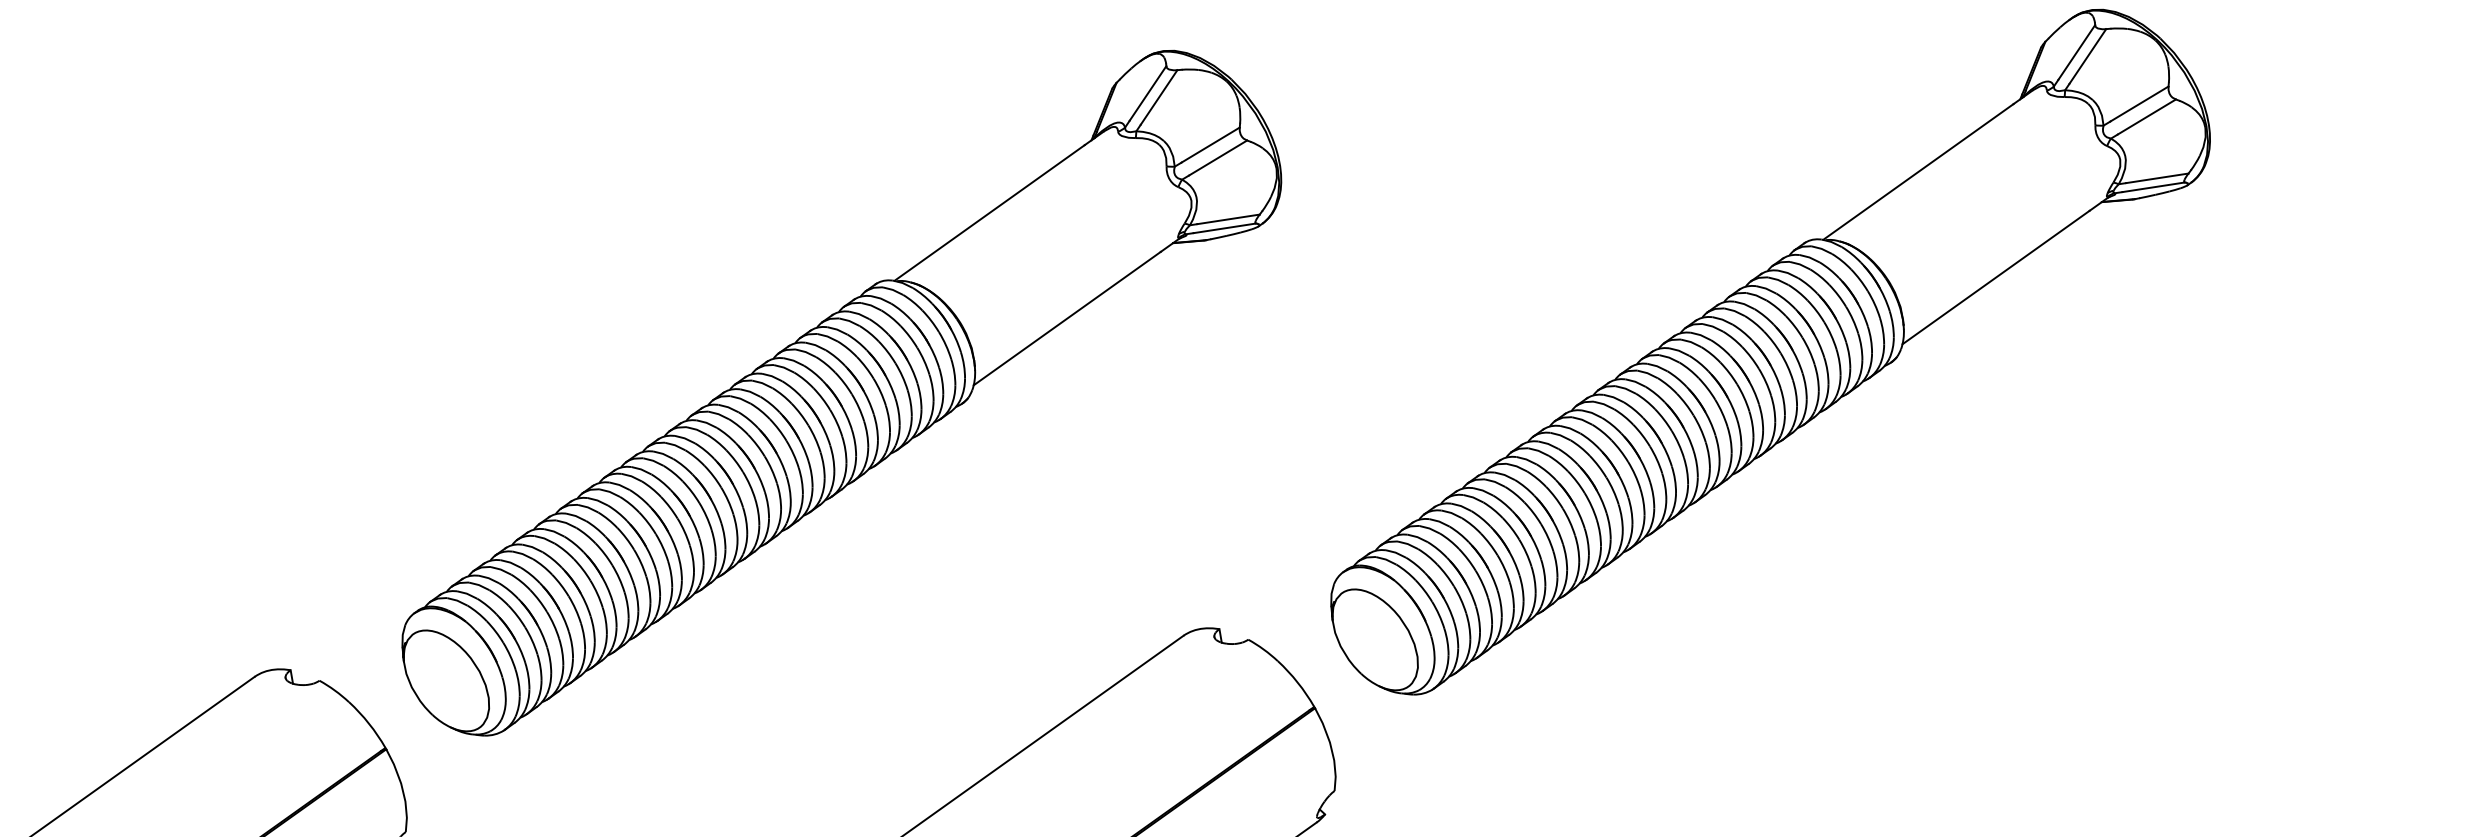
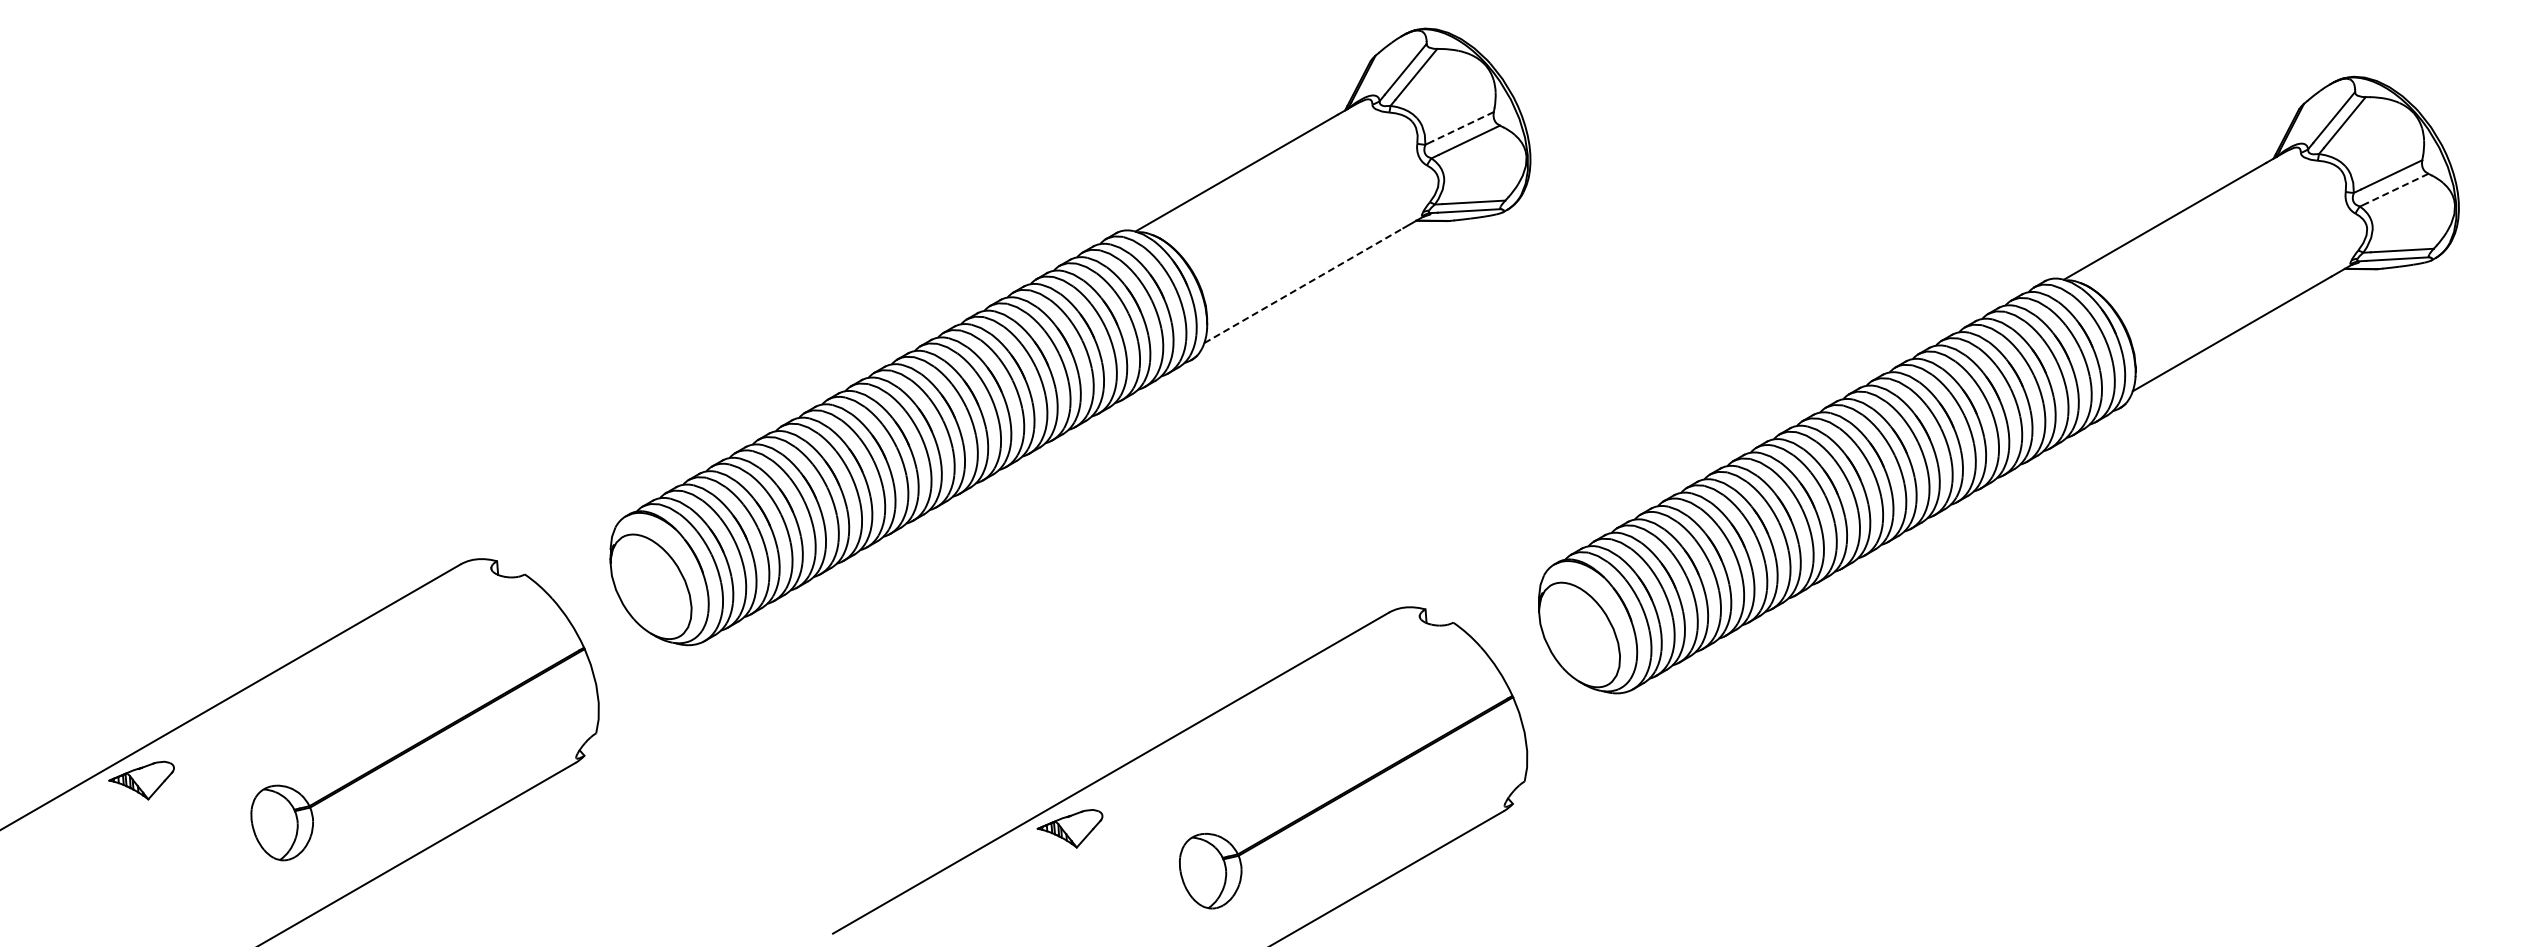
line: (2146, 117) -> (2397, 188), solid -> dashed
line: (1210, 144) -> (1463, 126), solid -> dashed
line: (1066, 318) -> (1303, 285), solid -> dashed

